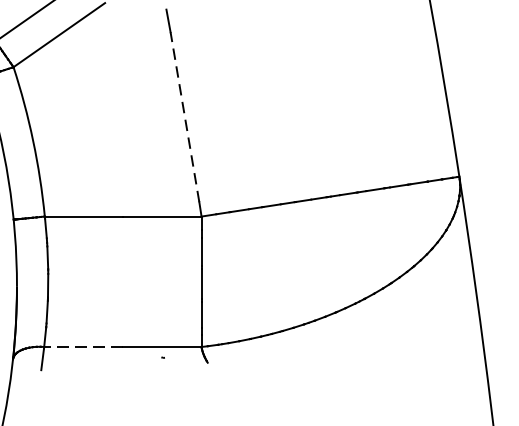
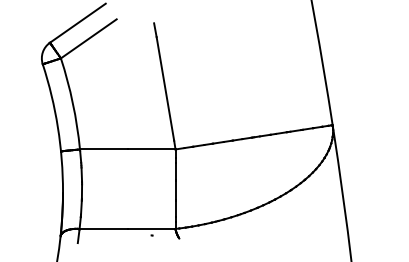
line: (185, 116) -> (165, 88), dashed -> solid
line: (83, 346) -> (103, 228), dashed -> solid

